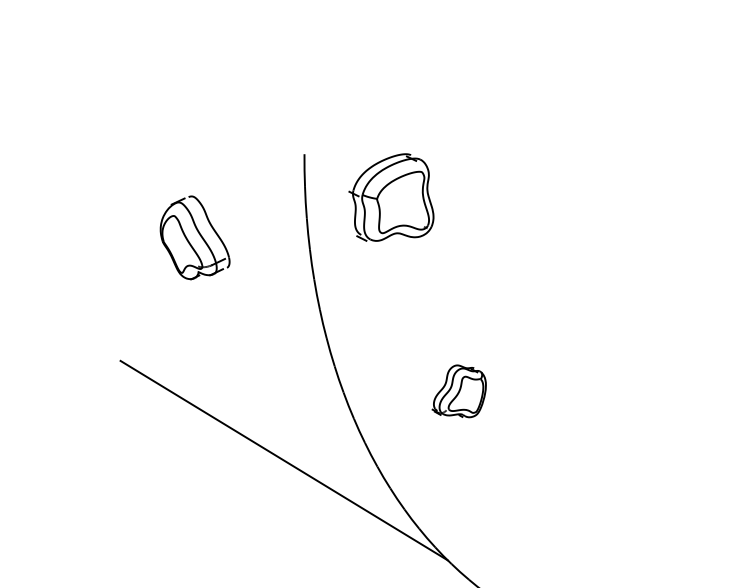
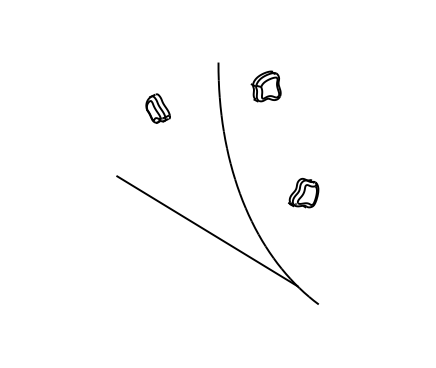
part: (389, 197) -> (265, 86), size x0.62
part: (193, 237) -> (157, 108), size x0.62

